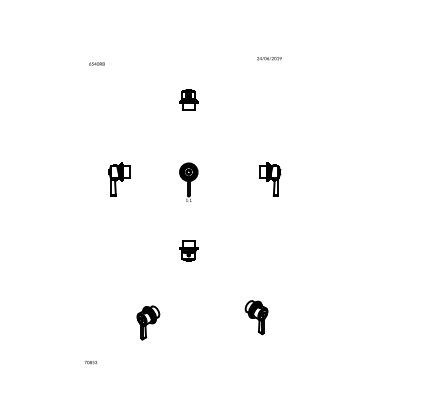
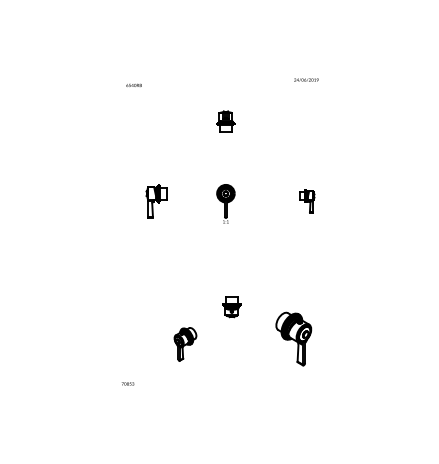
part: (270, 180) -> (307, 201), size x0.7
part: (188, 251) -> (231, 307), moved
part: (256, 317) -> (293, 338), size x1.6

